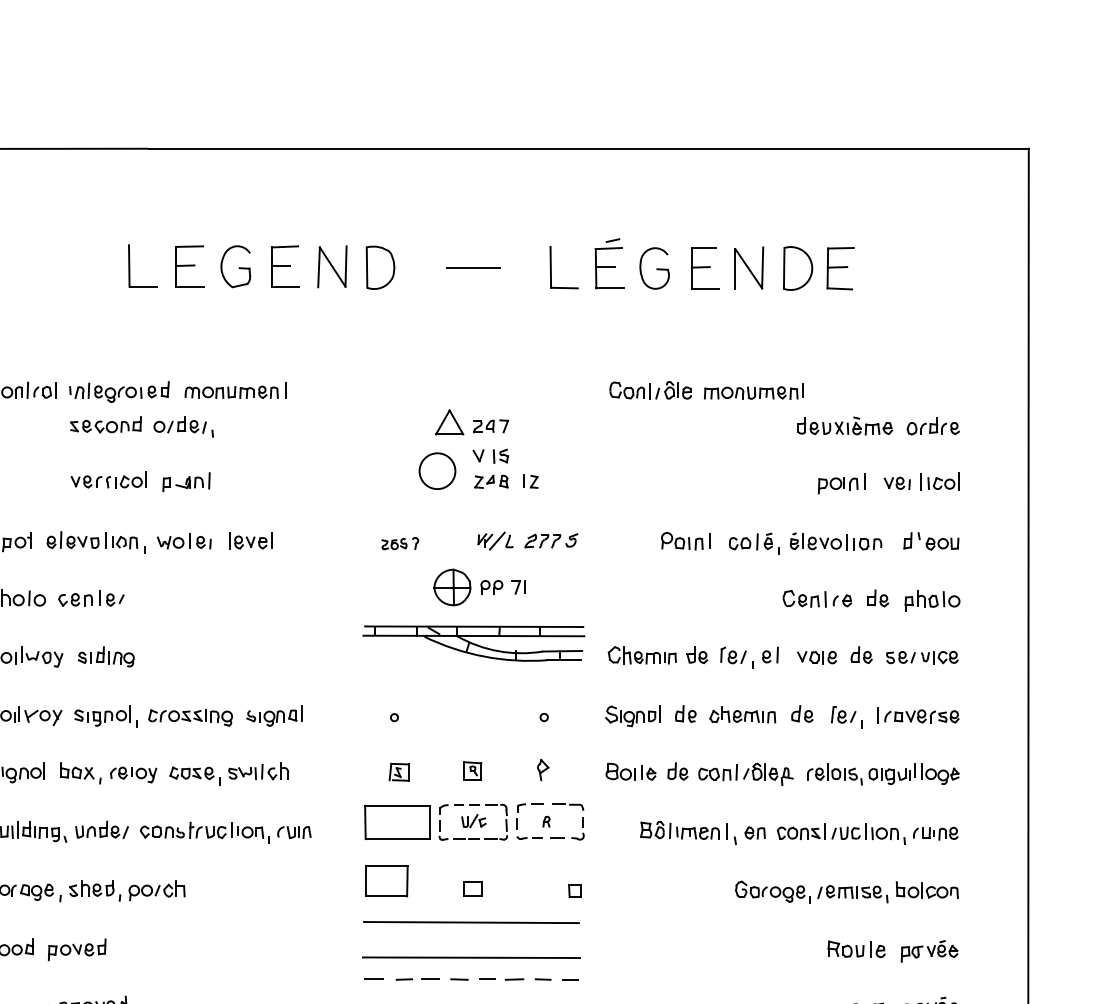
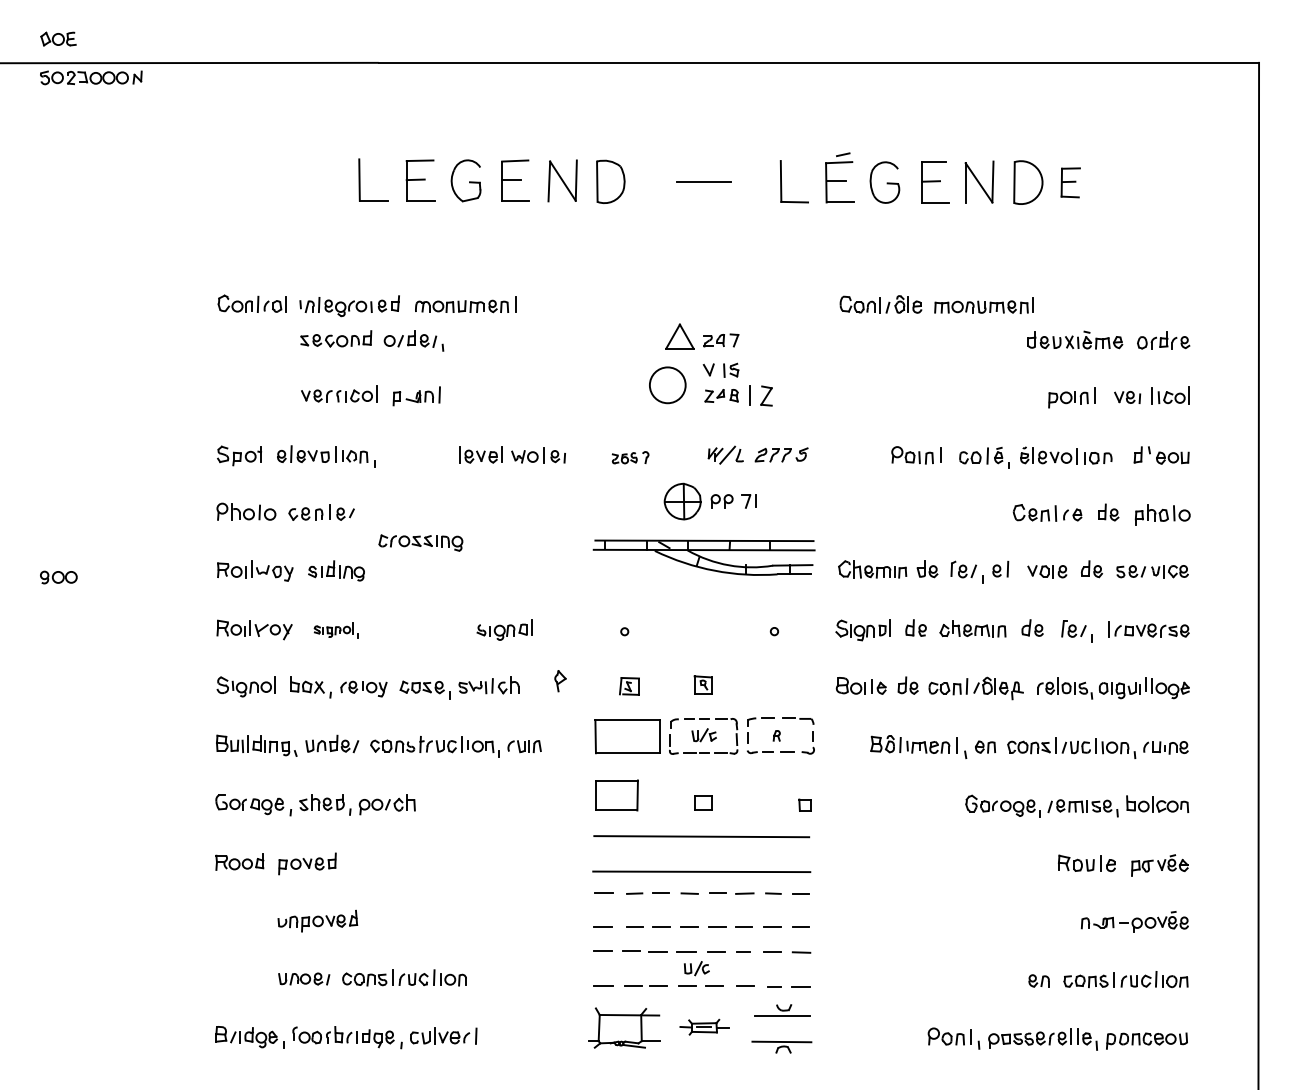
part: (840, 268) -> (1070, 182), size x0.7
part: (530, 481) -> (760, 395), size x1.6
part: (184, 541) -> (538, 455), moved
part: (105, 716) -> (335, 630), size x0.7
part: (190, 717) -> (420, 542), moved
part: (543, 770) -> (560, 681), moved

